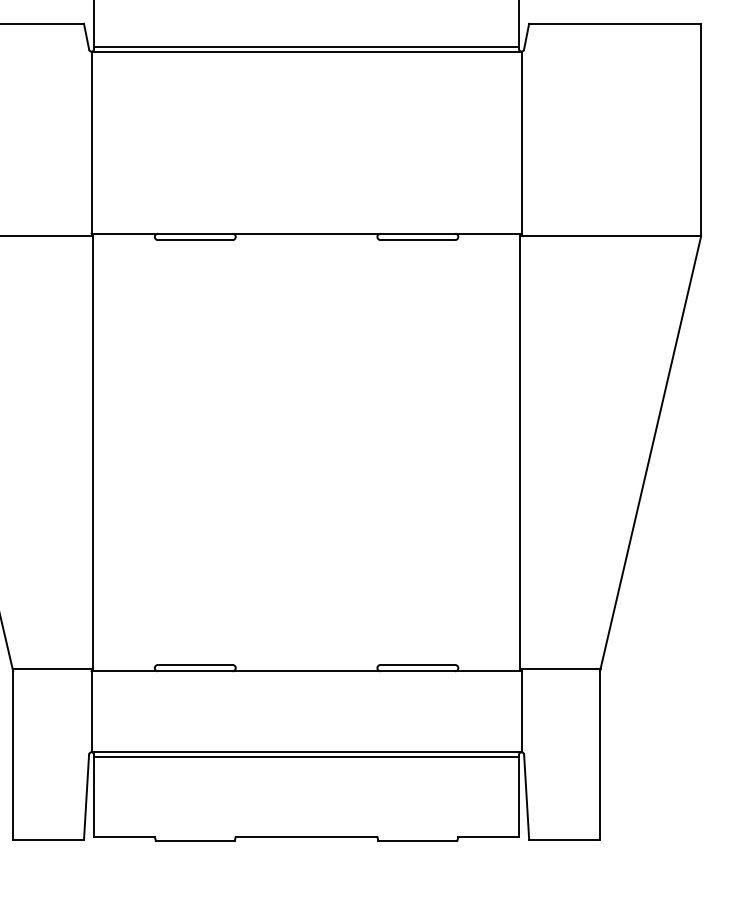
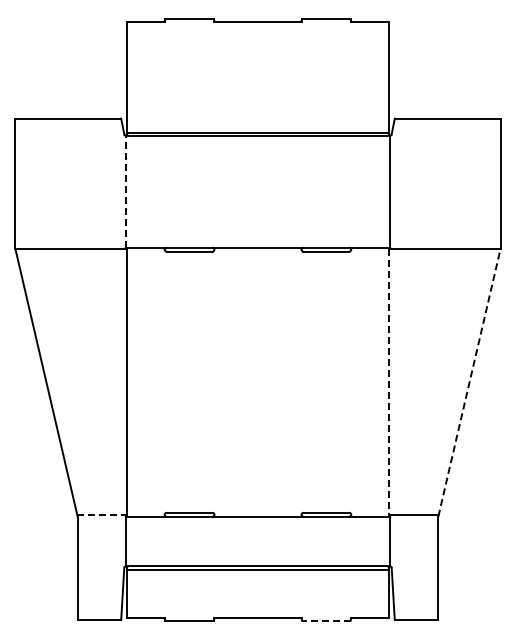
line: (91, 142) -> (125, 191), solid -> dashed
line: (520, 453) -> (389, 382), solid -> dashed
line: (650, 453) -> (469, 382), solid -> dashed
line: (51, 669) -> (101, 515), solid -> dashed
line: (416, 840) -> (325, 620), solid -> dashed

